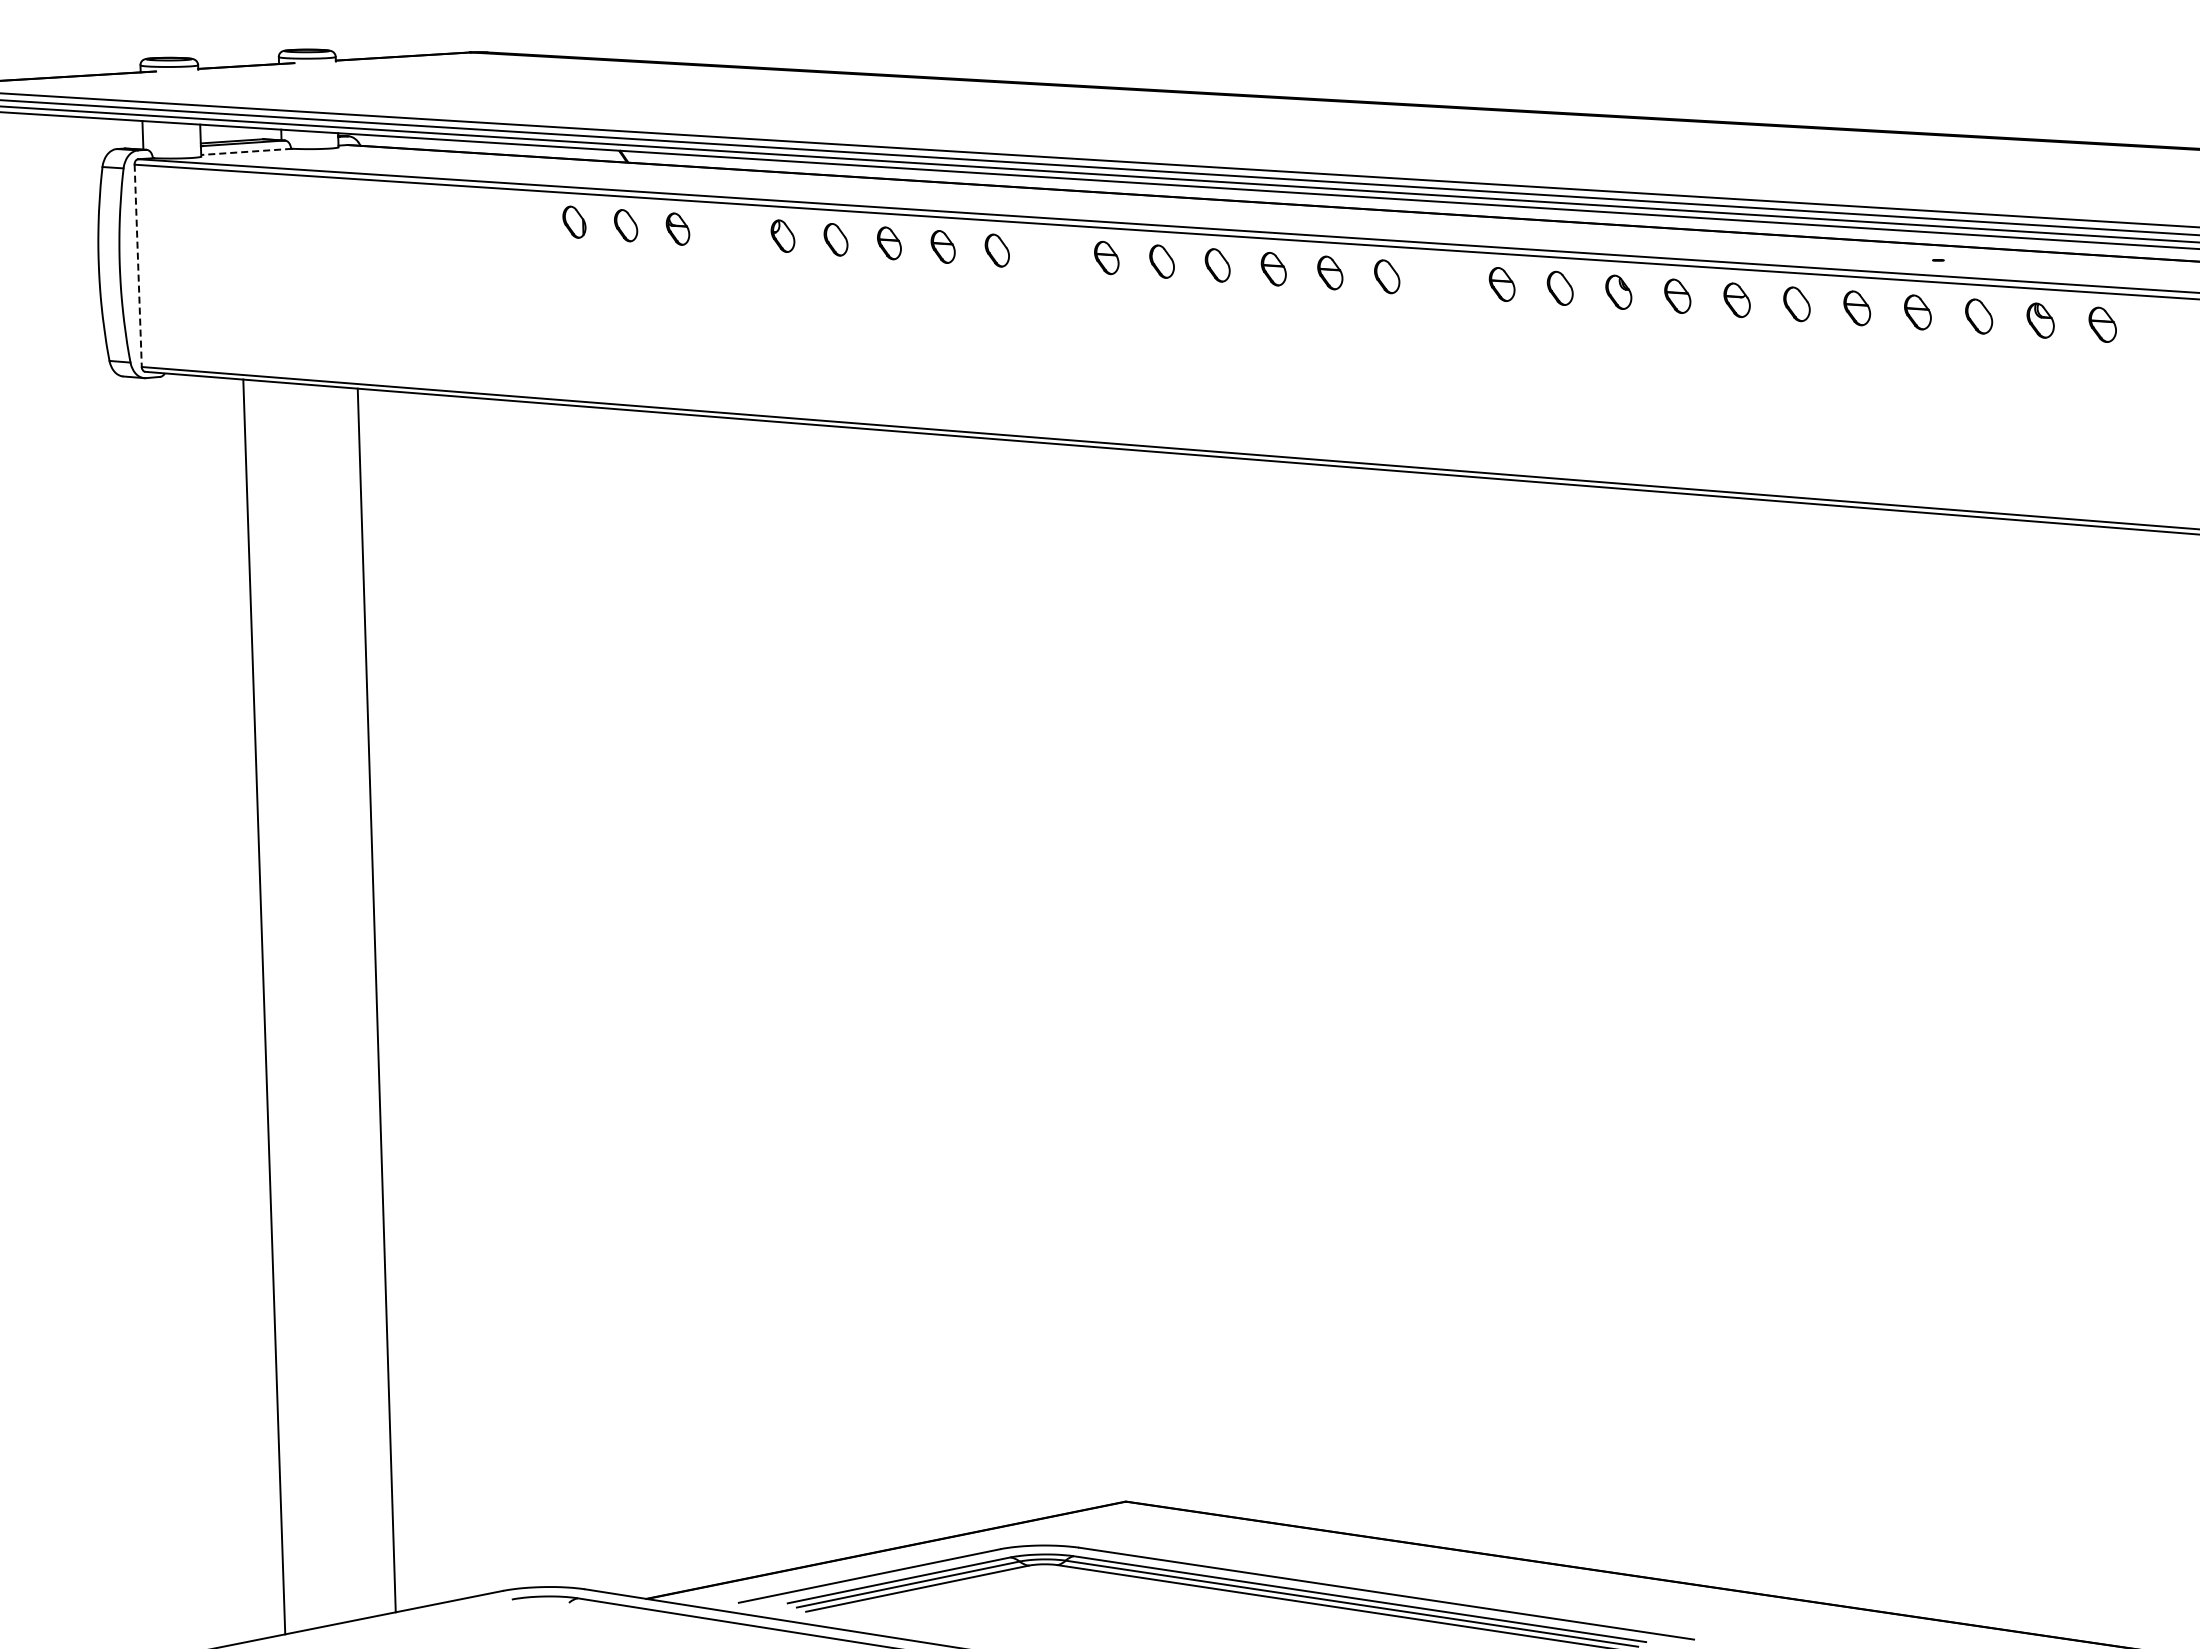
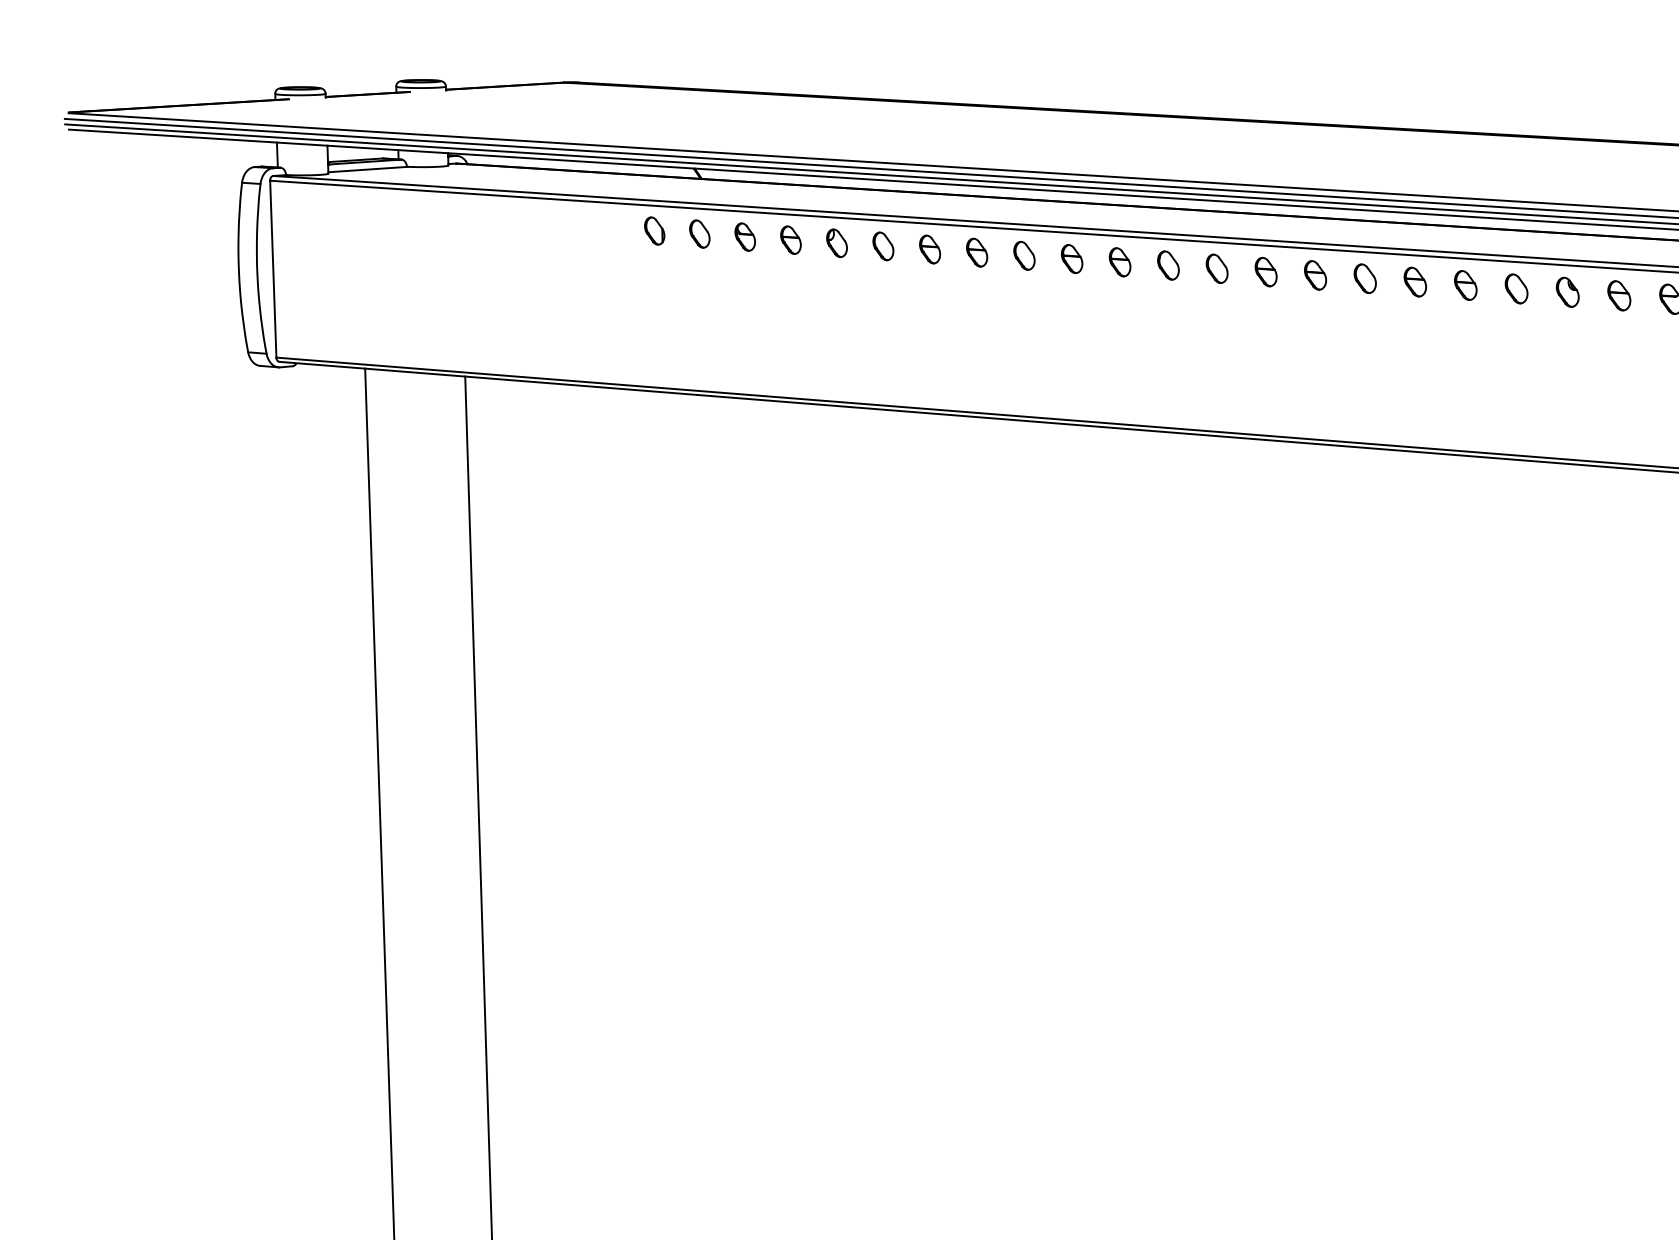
line: (246, 151) -> (367, 169), dashed -> solid
part: (730, 232) -> (791, 240), added
part: (1051, 254) -> (1071, 259), added
line: (138, 266) -> (273, 269), dashed -> solid
part: (1444, 280) -> (1415, 281), added

